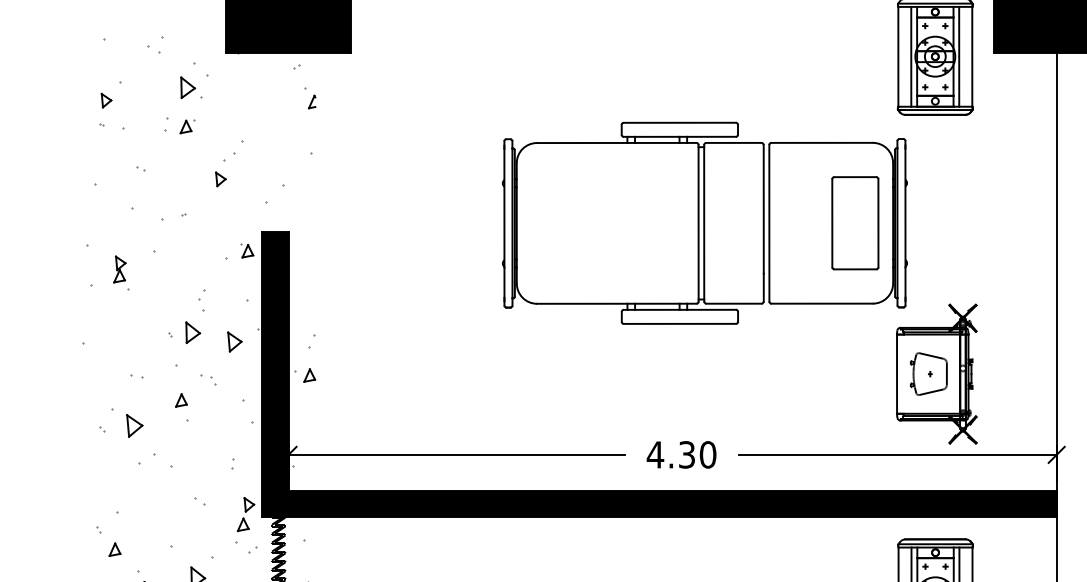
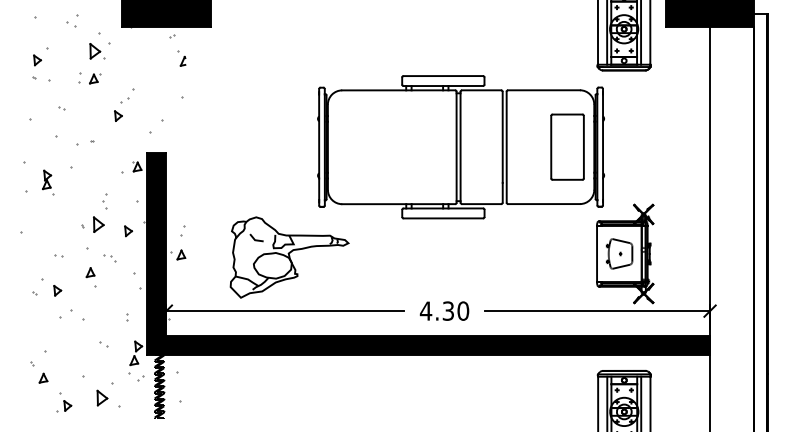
part: (235, 342) -> (128, 231), size x0.71
part: (462, 379) -> (289, 257), added
part: (134, 425) -> (57, 290), size x0.62

